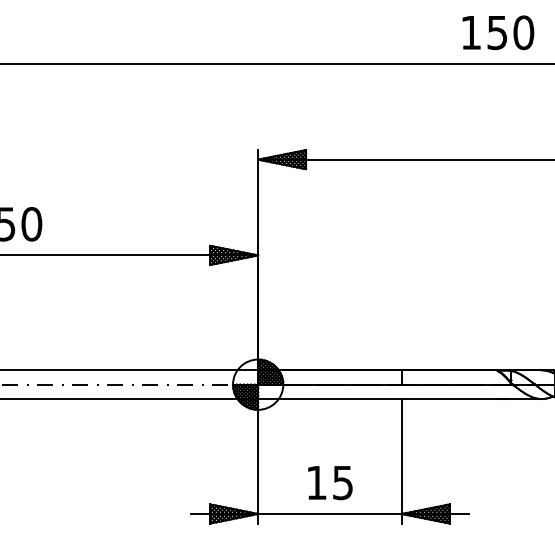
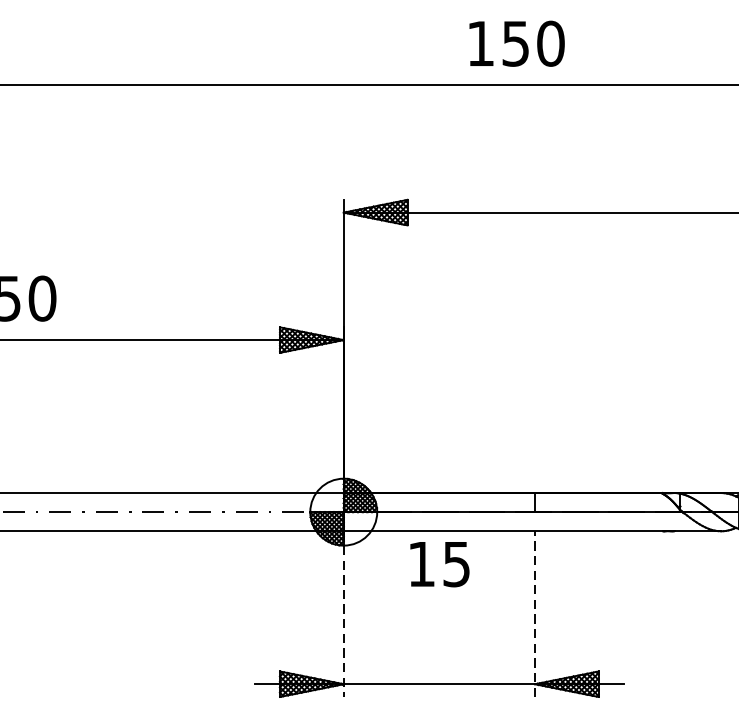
text: (498, 32) -> (517, 43), moved
line: (401, 460) -> (534, 613), solid -> dashed
line: (258, 461) -> (344, 614), solid -> dashed
text: (330, 483) -> (440, 565), moved

